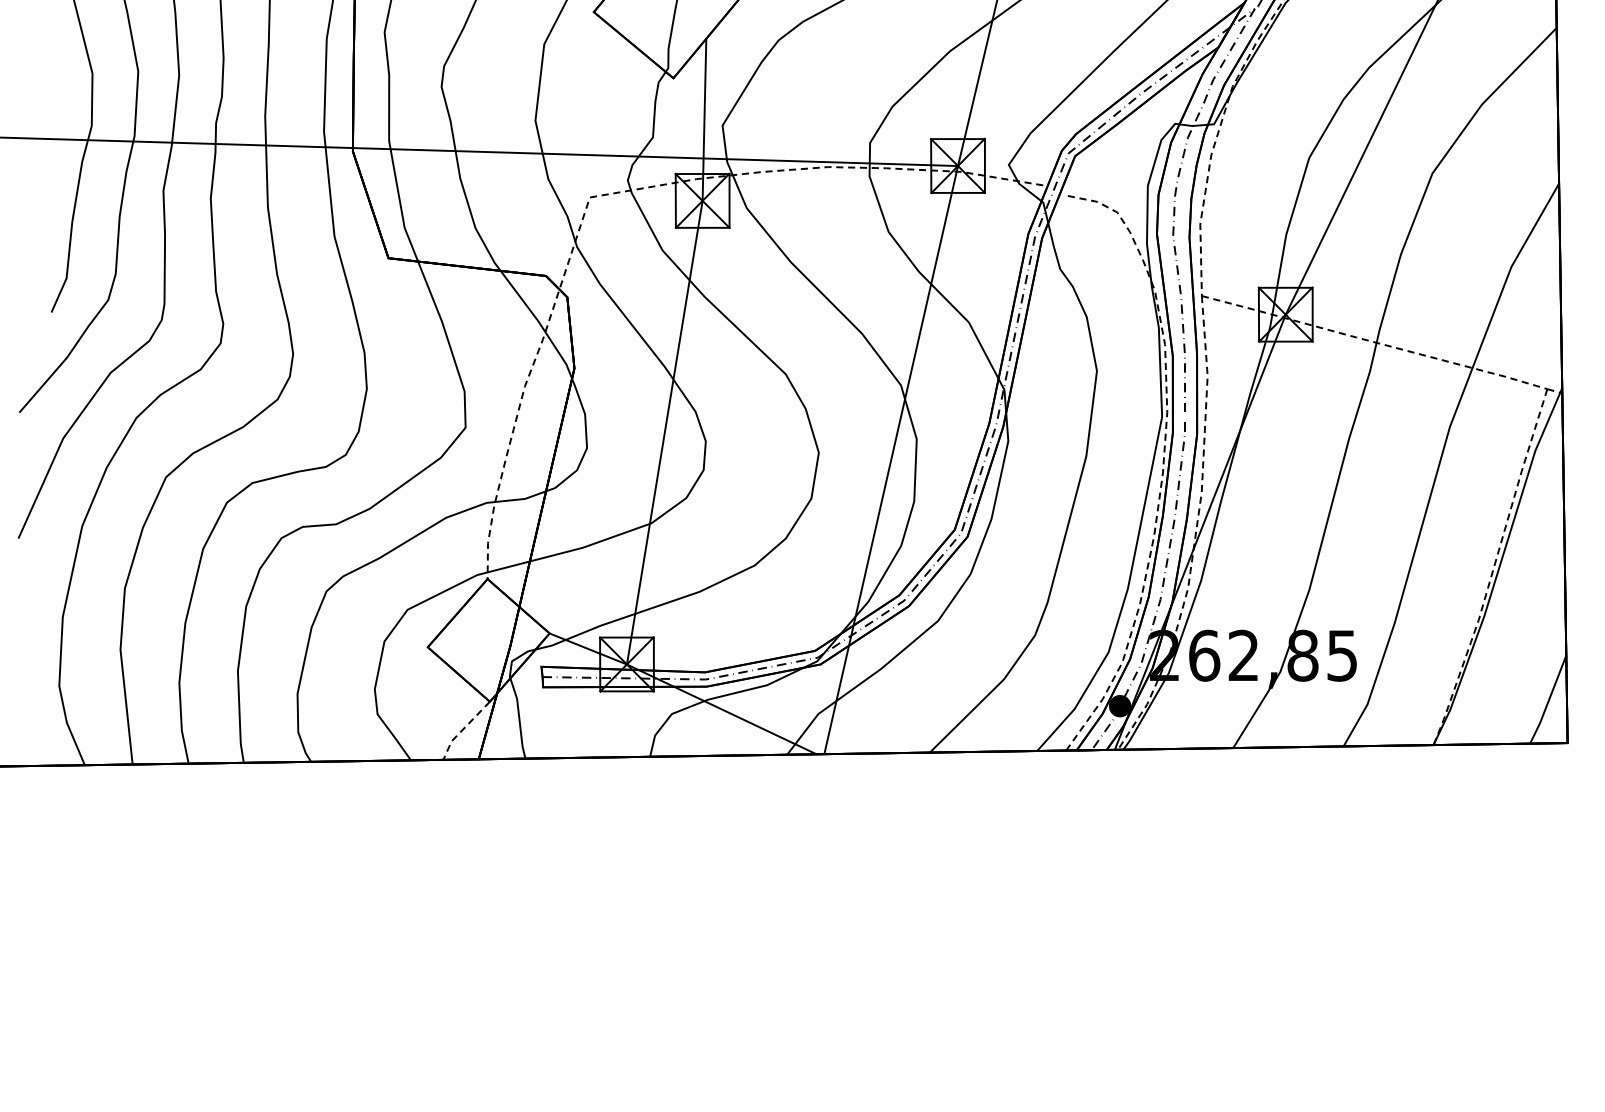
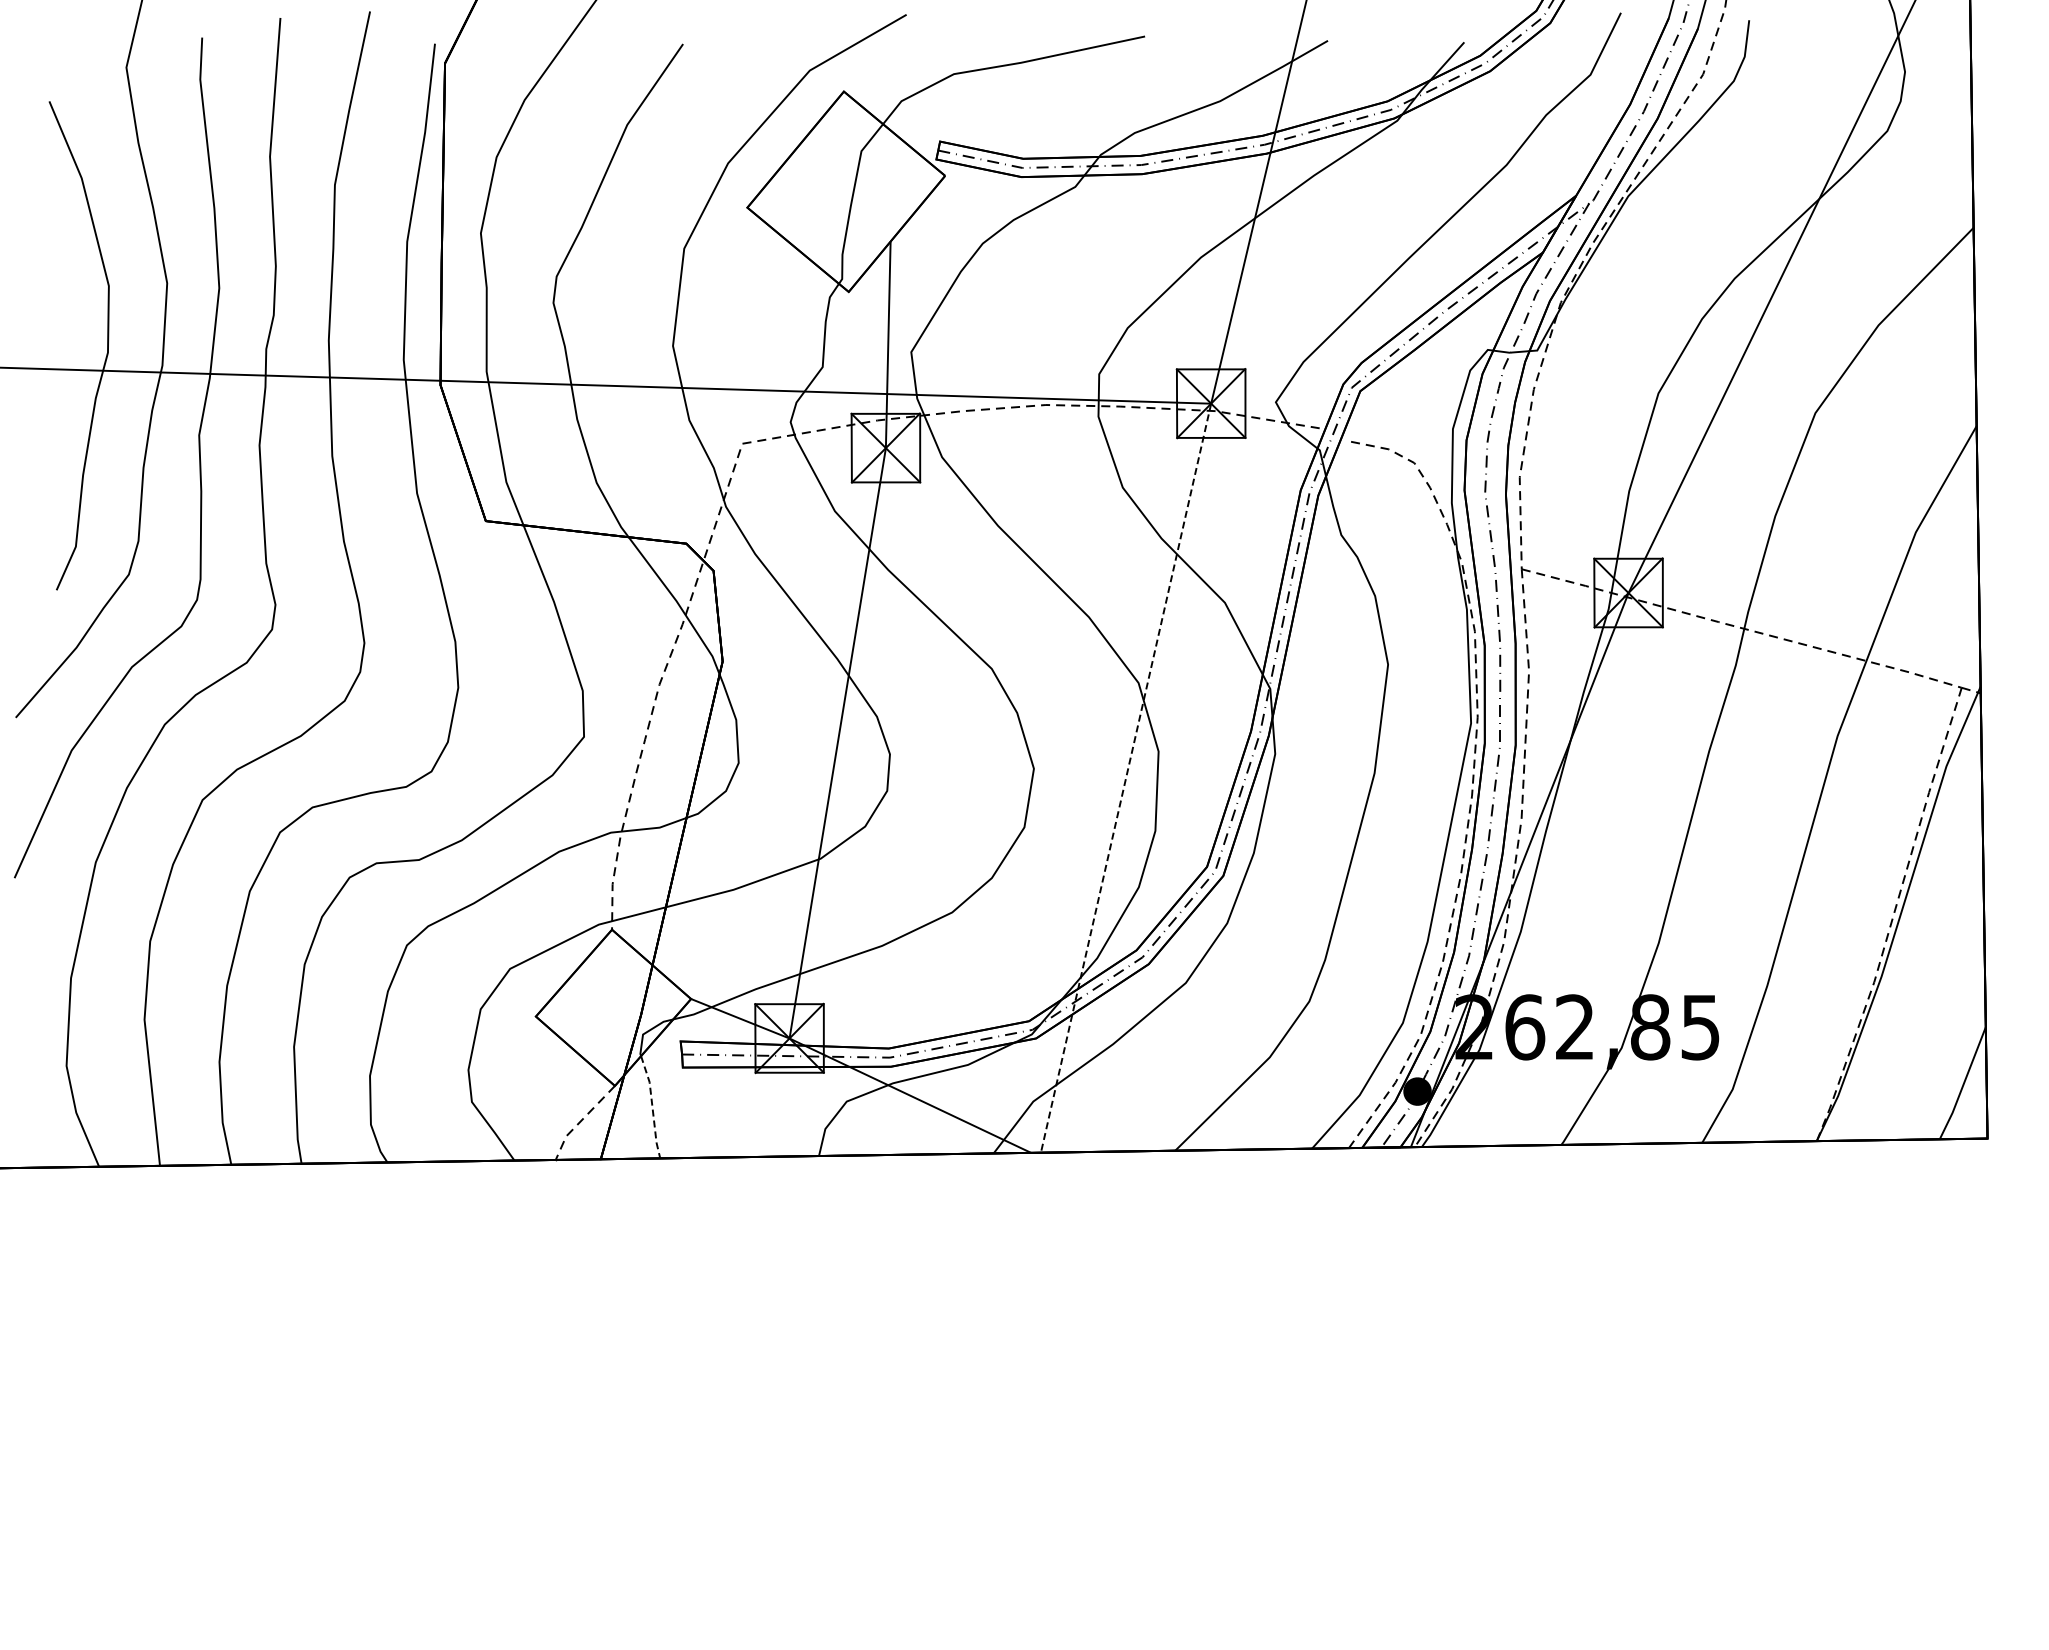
line: (890, 460) -> (1125, 778), solid -> dashed
line: (519, 717) -> (652, 1106), solid -> dashed

